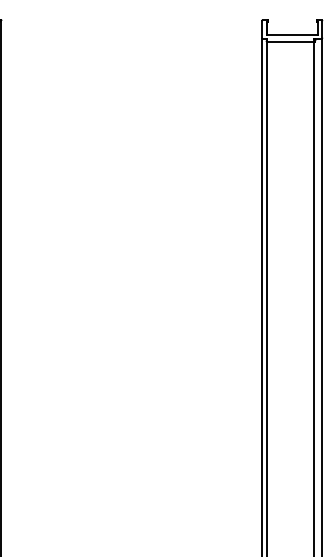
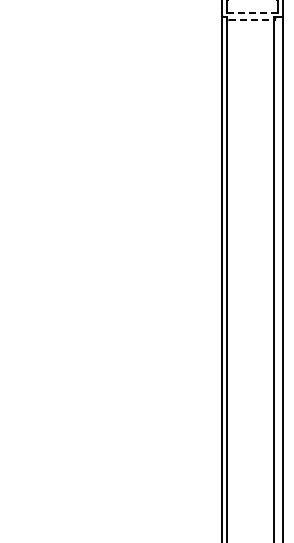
line: (292, 34) -> (253, 12), solid -> dashed
line: (290, 42) -> (251, 20), solid -> dashed

